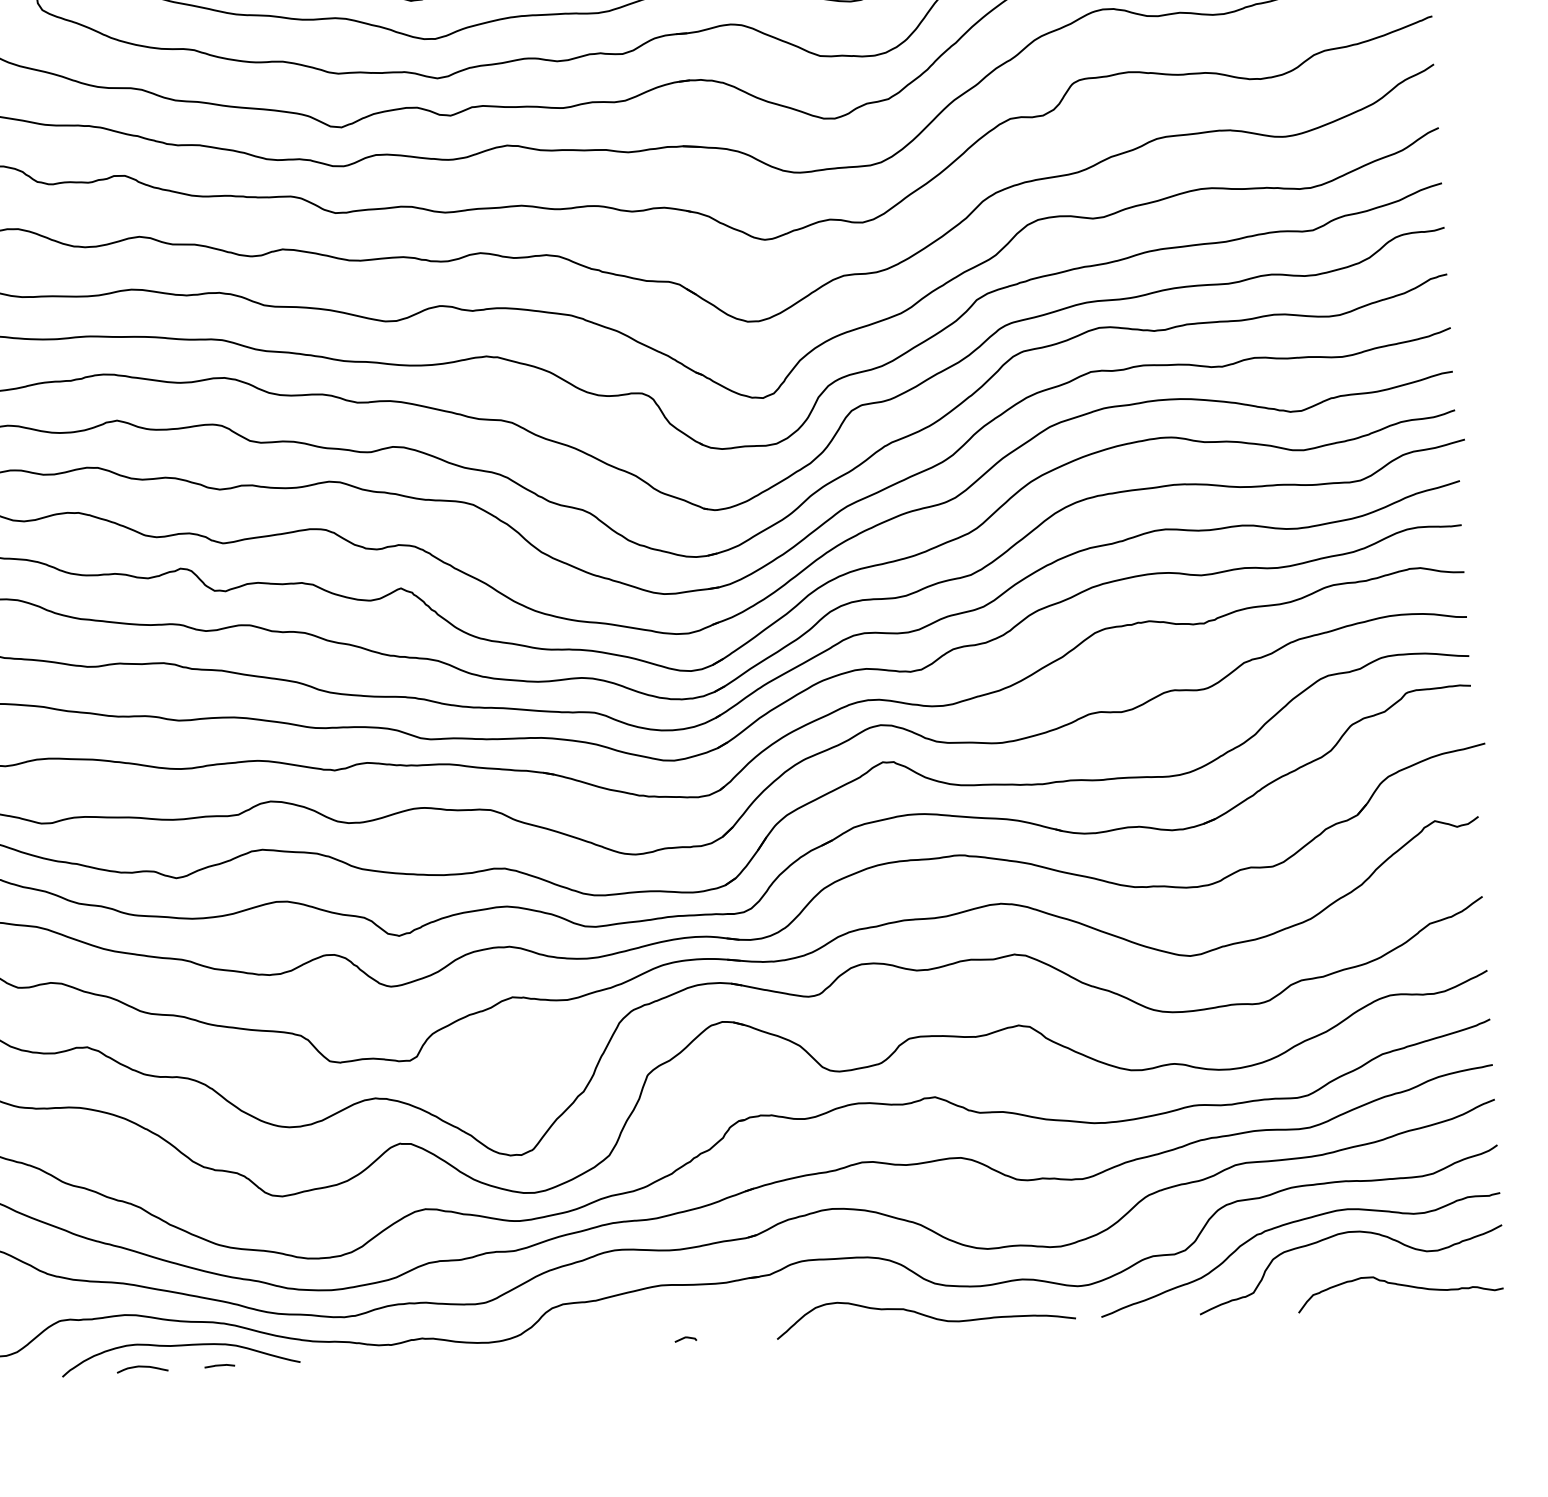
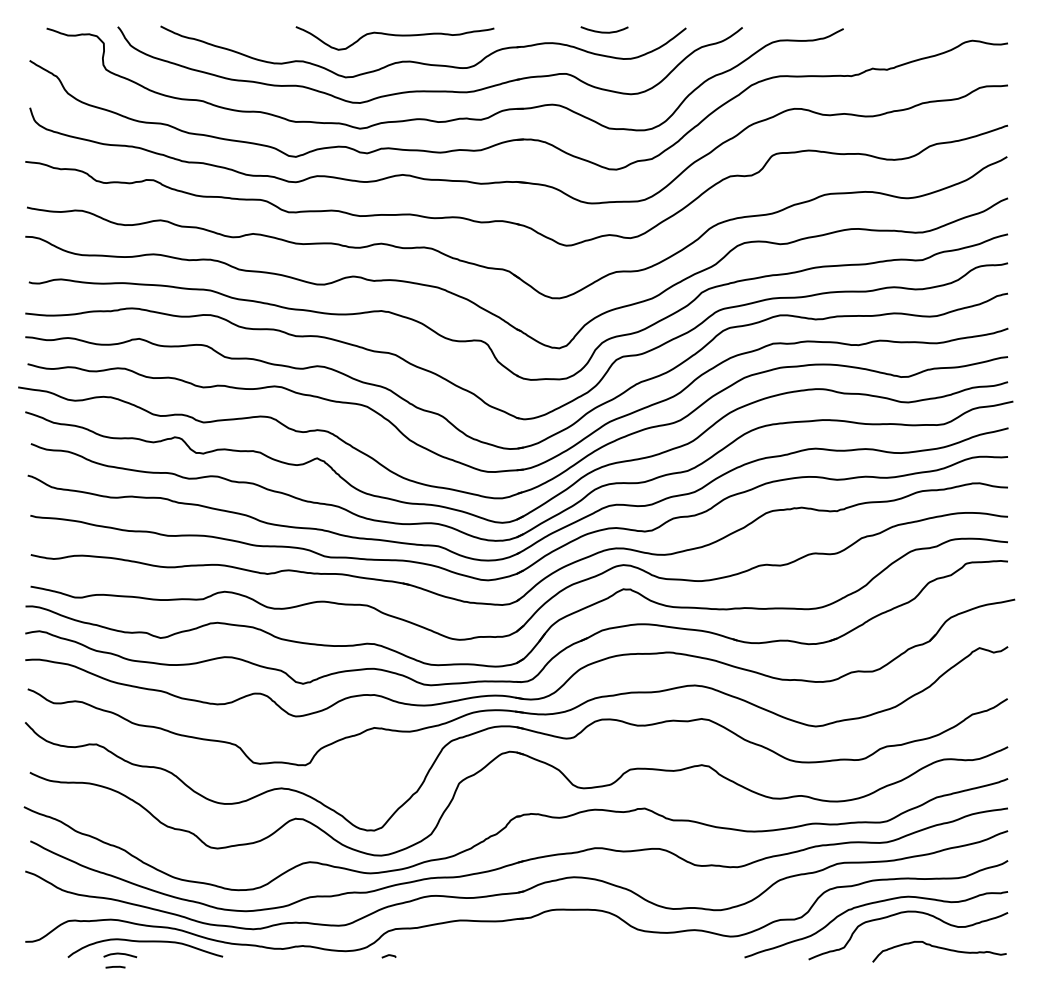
curve: (923, 1313) -> (629, 948), removed
curve: (685, 1339) -> (388, 956), moved
line: (219, 1364) -> (115, 966), moved

